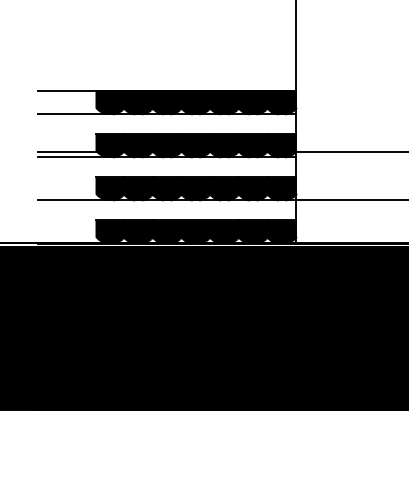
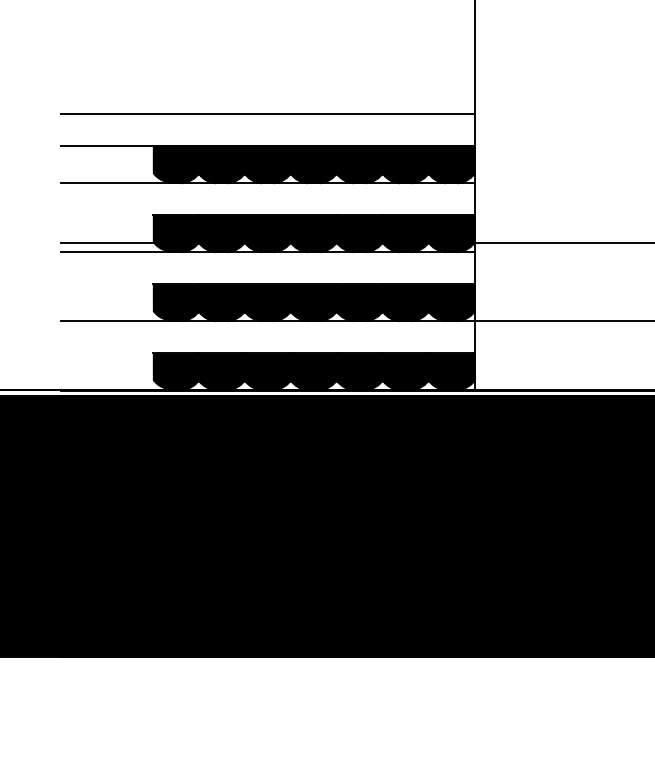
line: (167, 71) -> (268, 114), added

